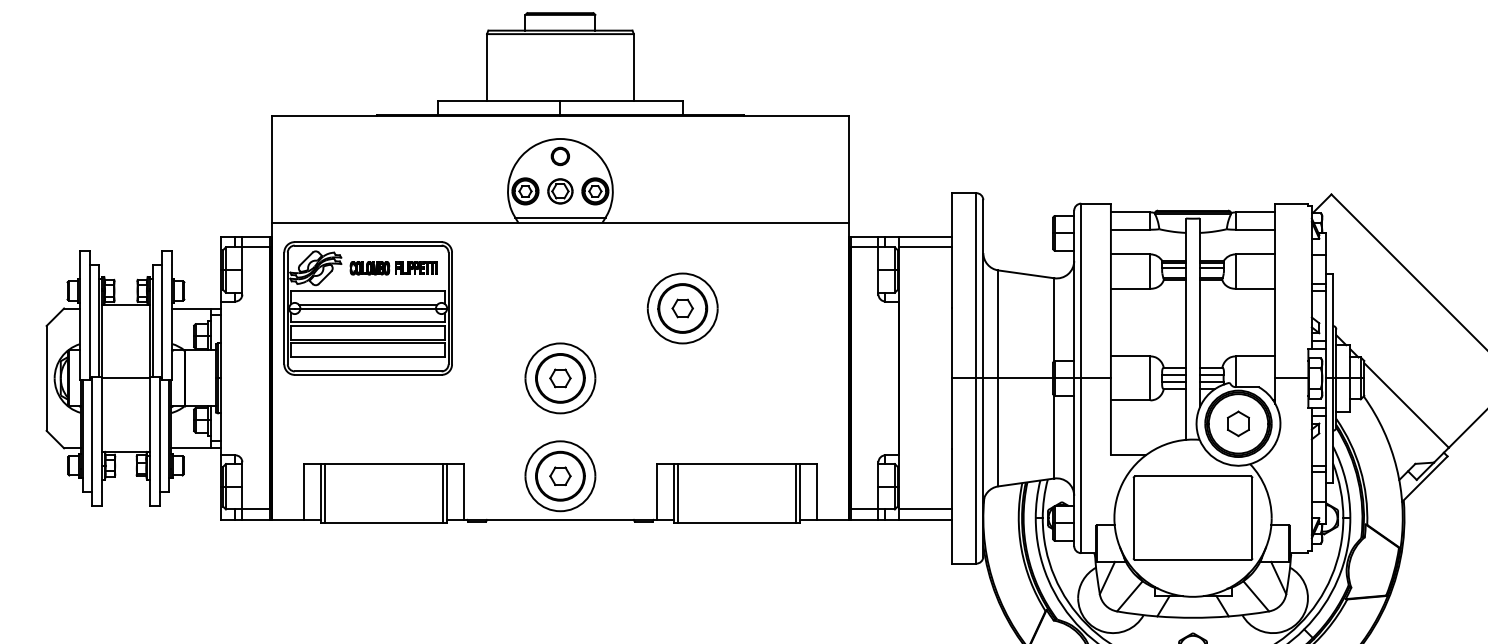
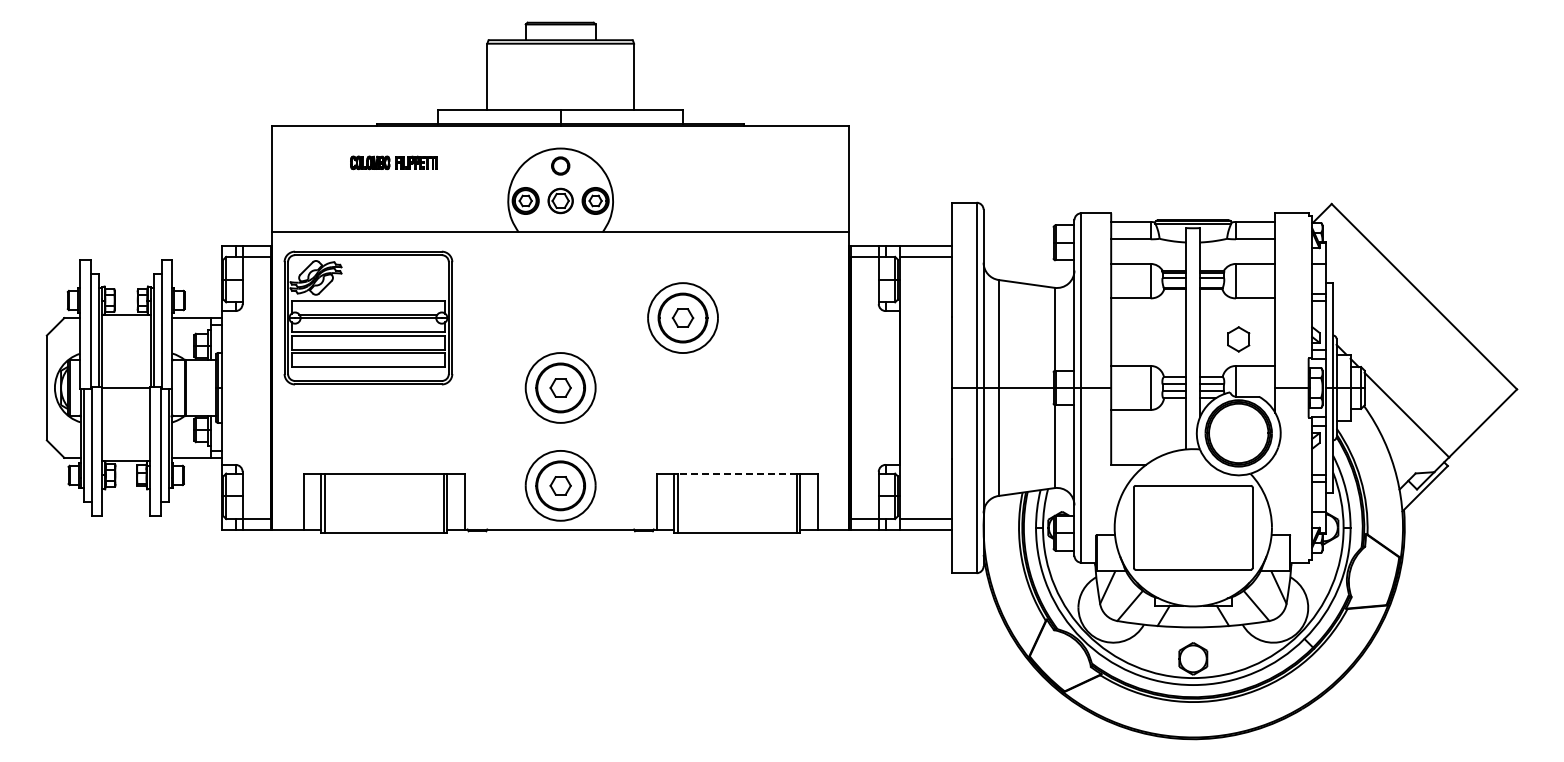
line: (560, 217) -> (560, 227), removed
part: (393, 267) -> (393, 162), moved
part: (1238, 423) -> (1238, 339), moved
line: (736, 463) -> (736, 473), solid -> dashed

